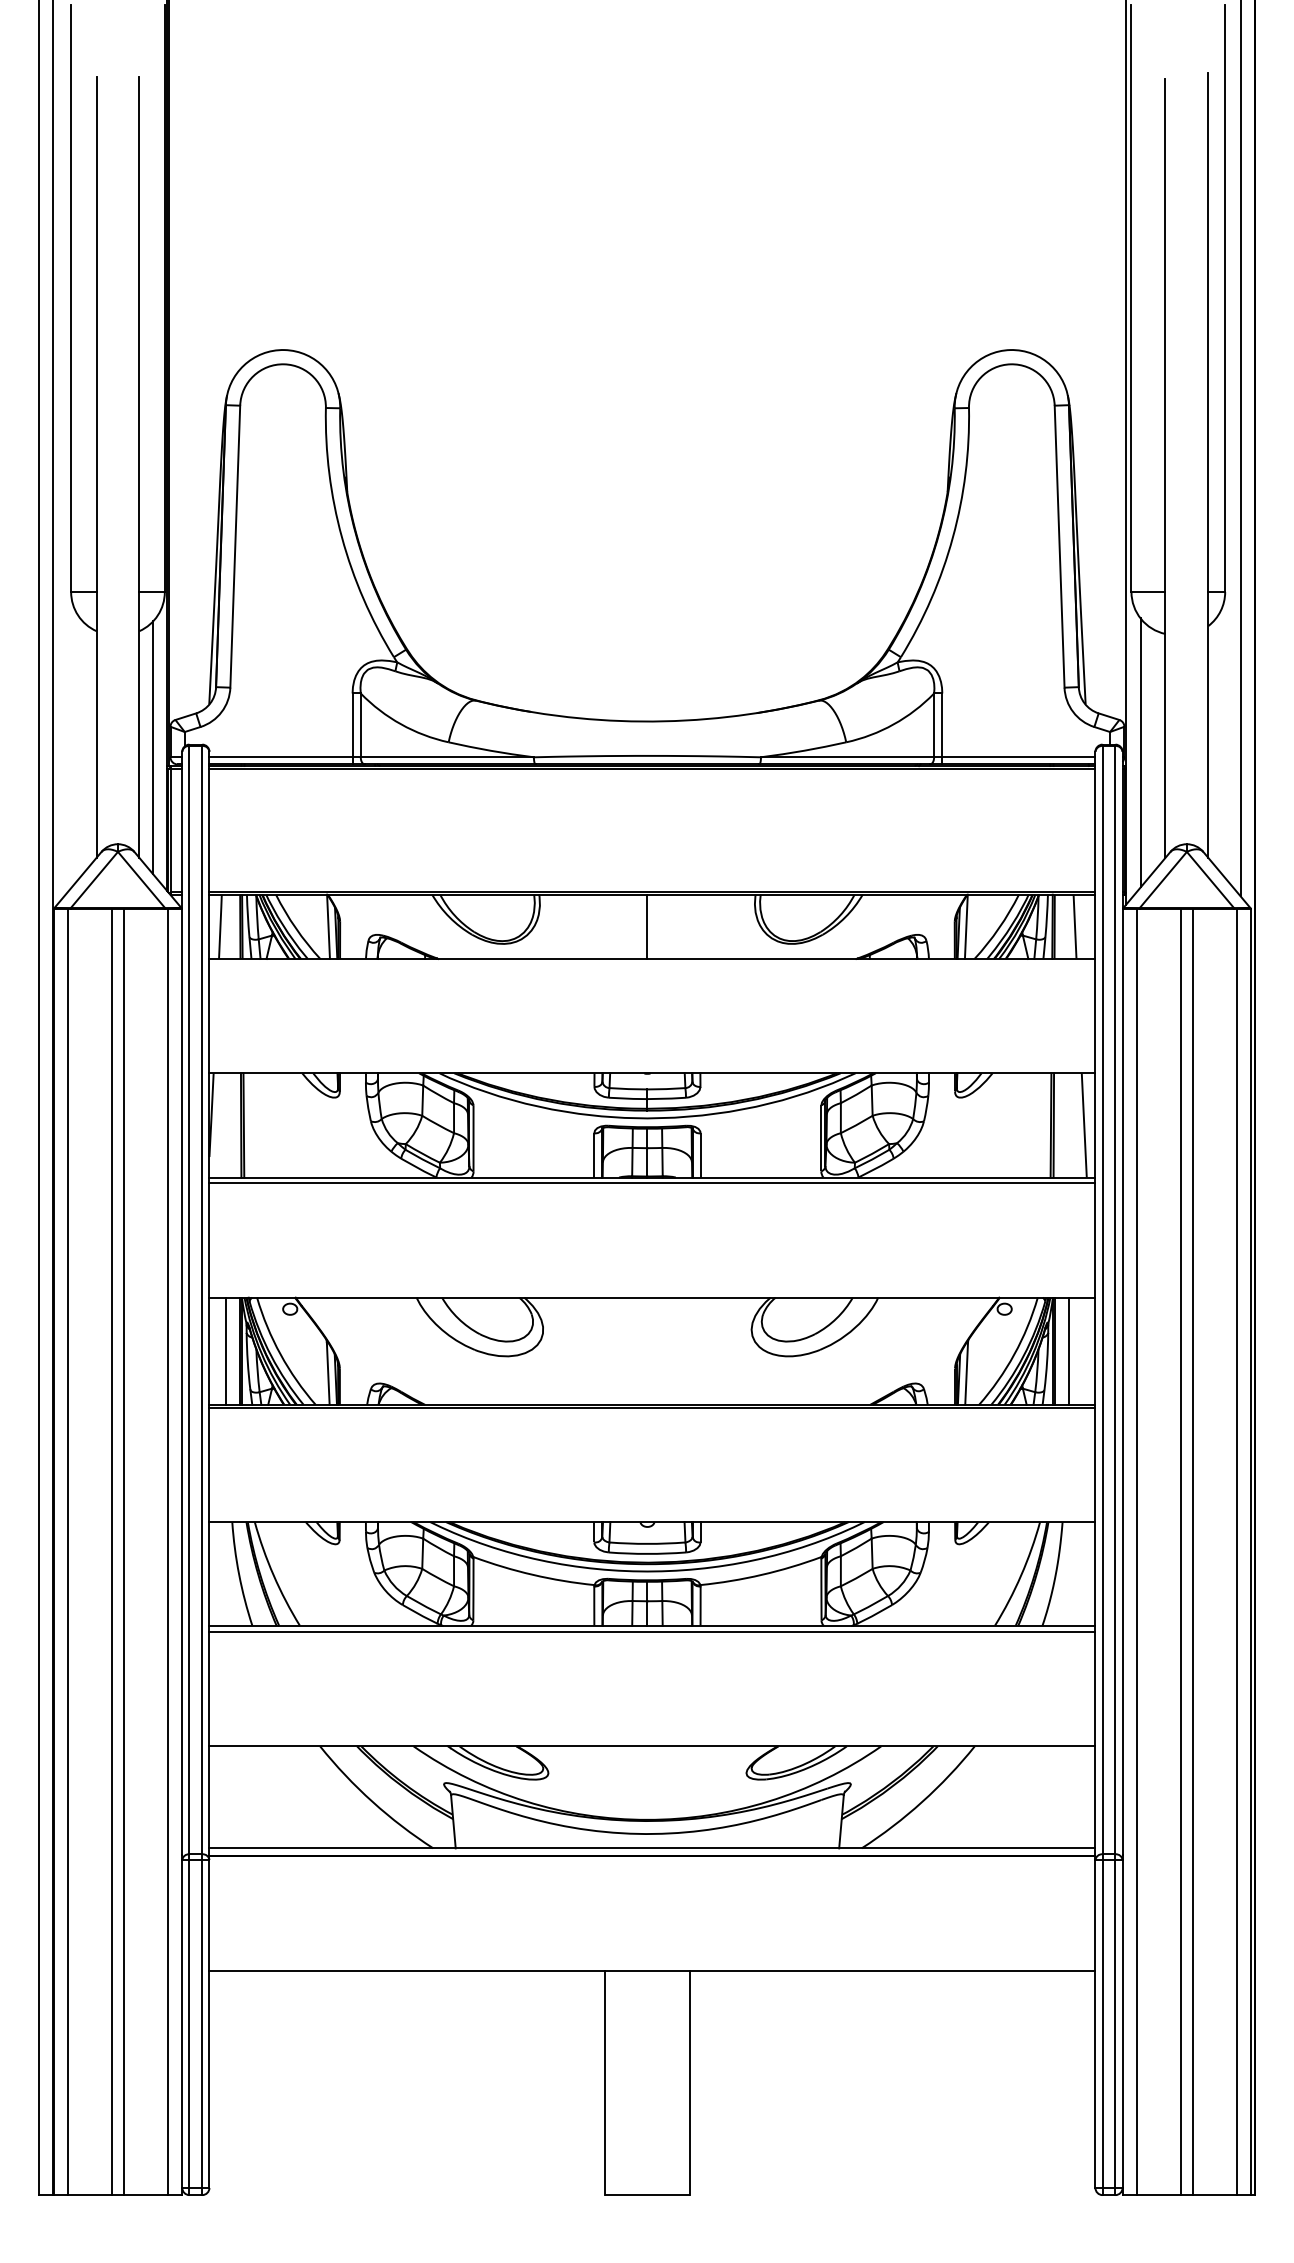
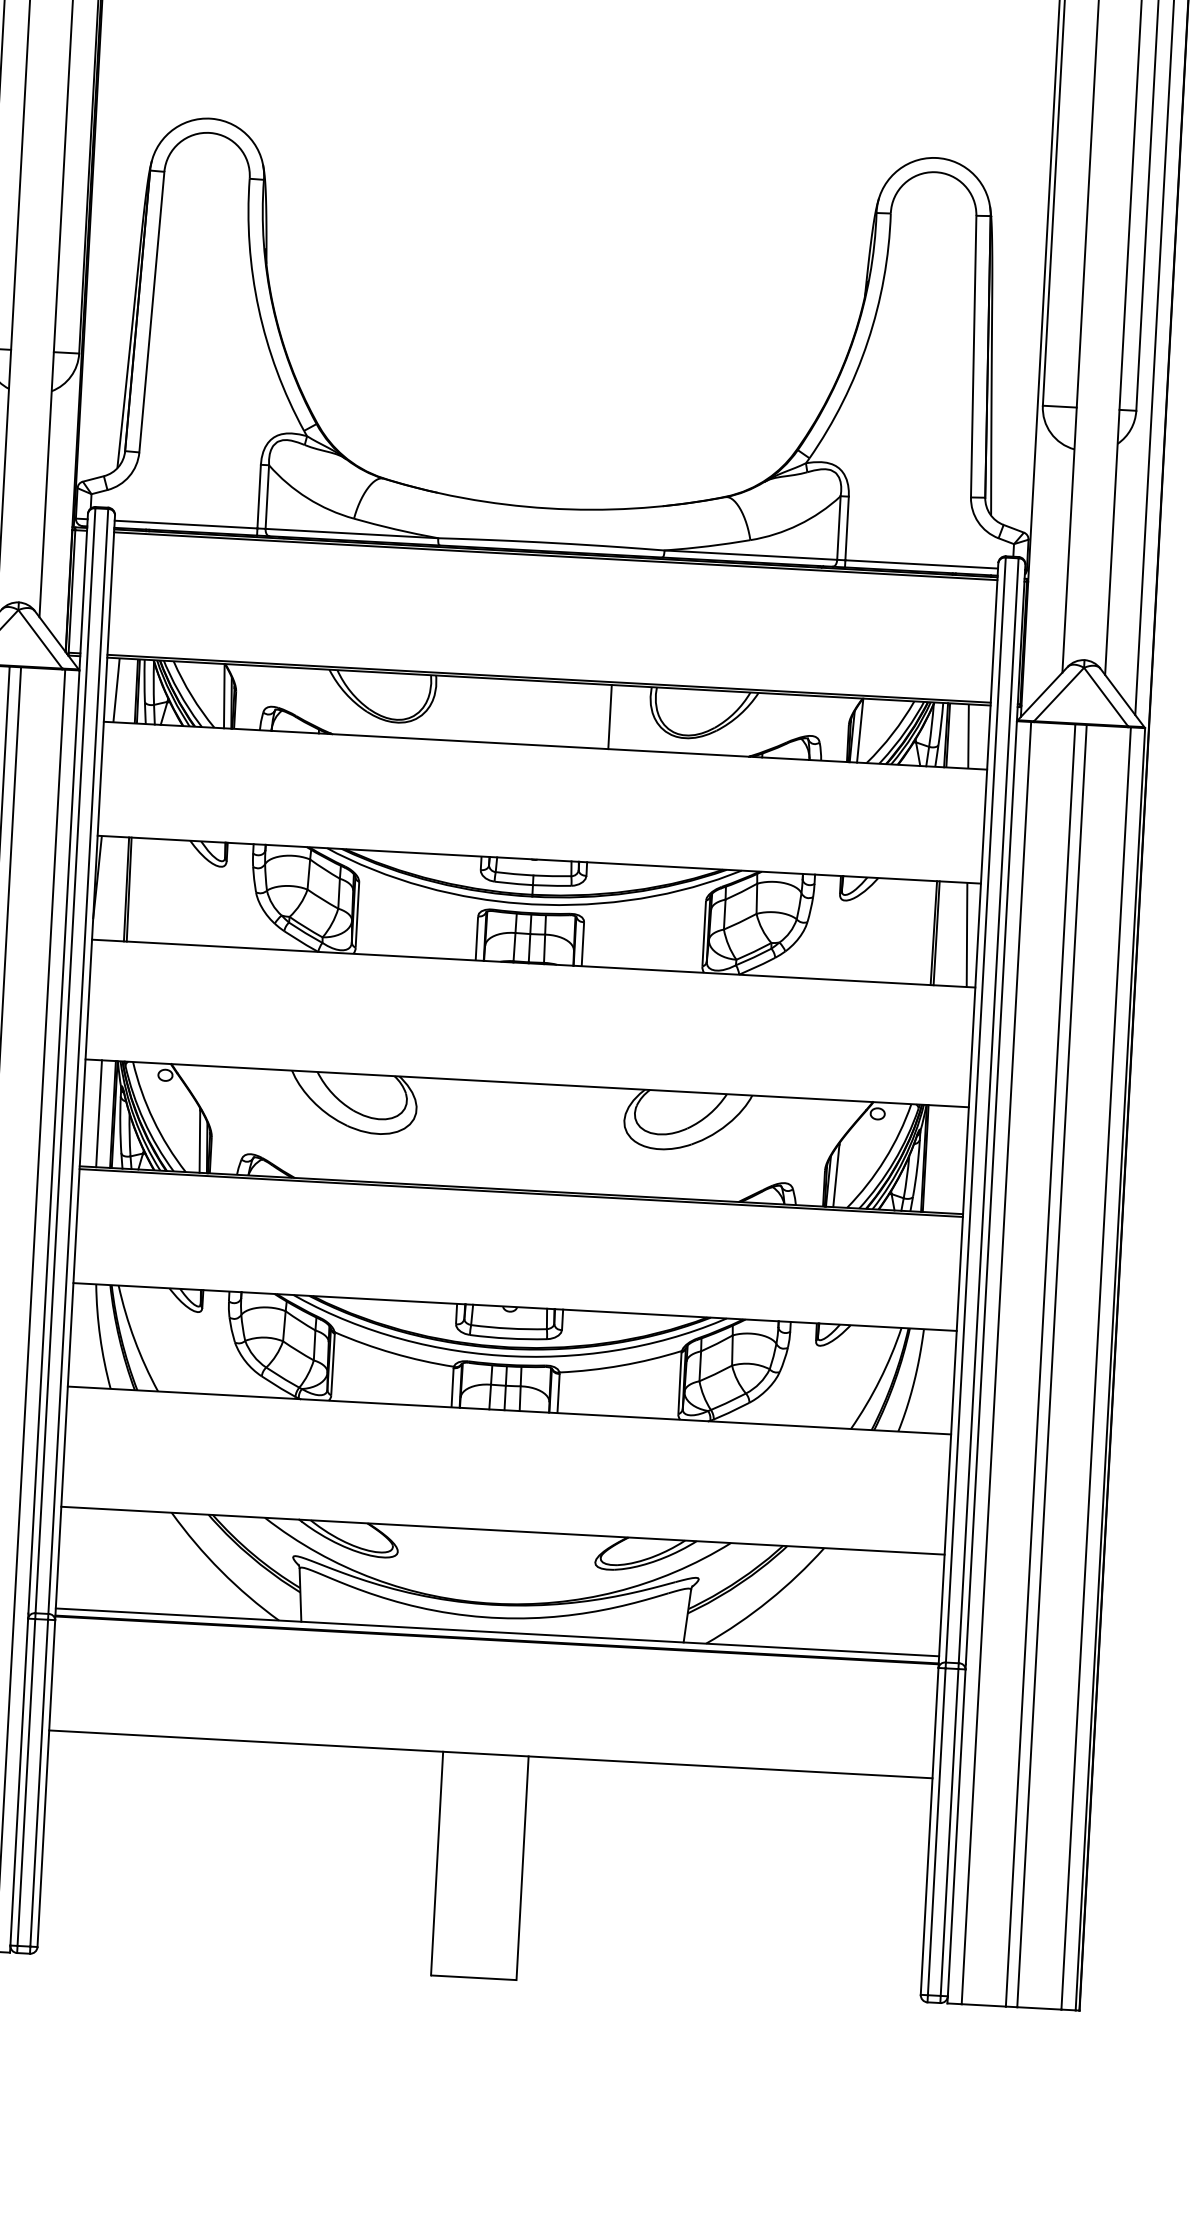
line: (153, 747) -> (59, 507), removed
line: (1140, 752) -> (1043, 566), removed
line: (647, 926) -> (610, 716), moved
line: (652, 1183) -> (533, 969), removed
line: (1069, 1350) -> (940, 1158), removed
line: (652, 1632) -> (509, 1417), removed

